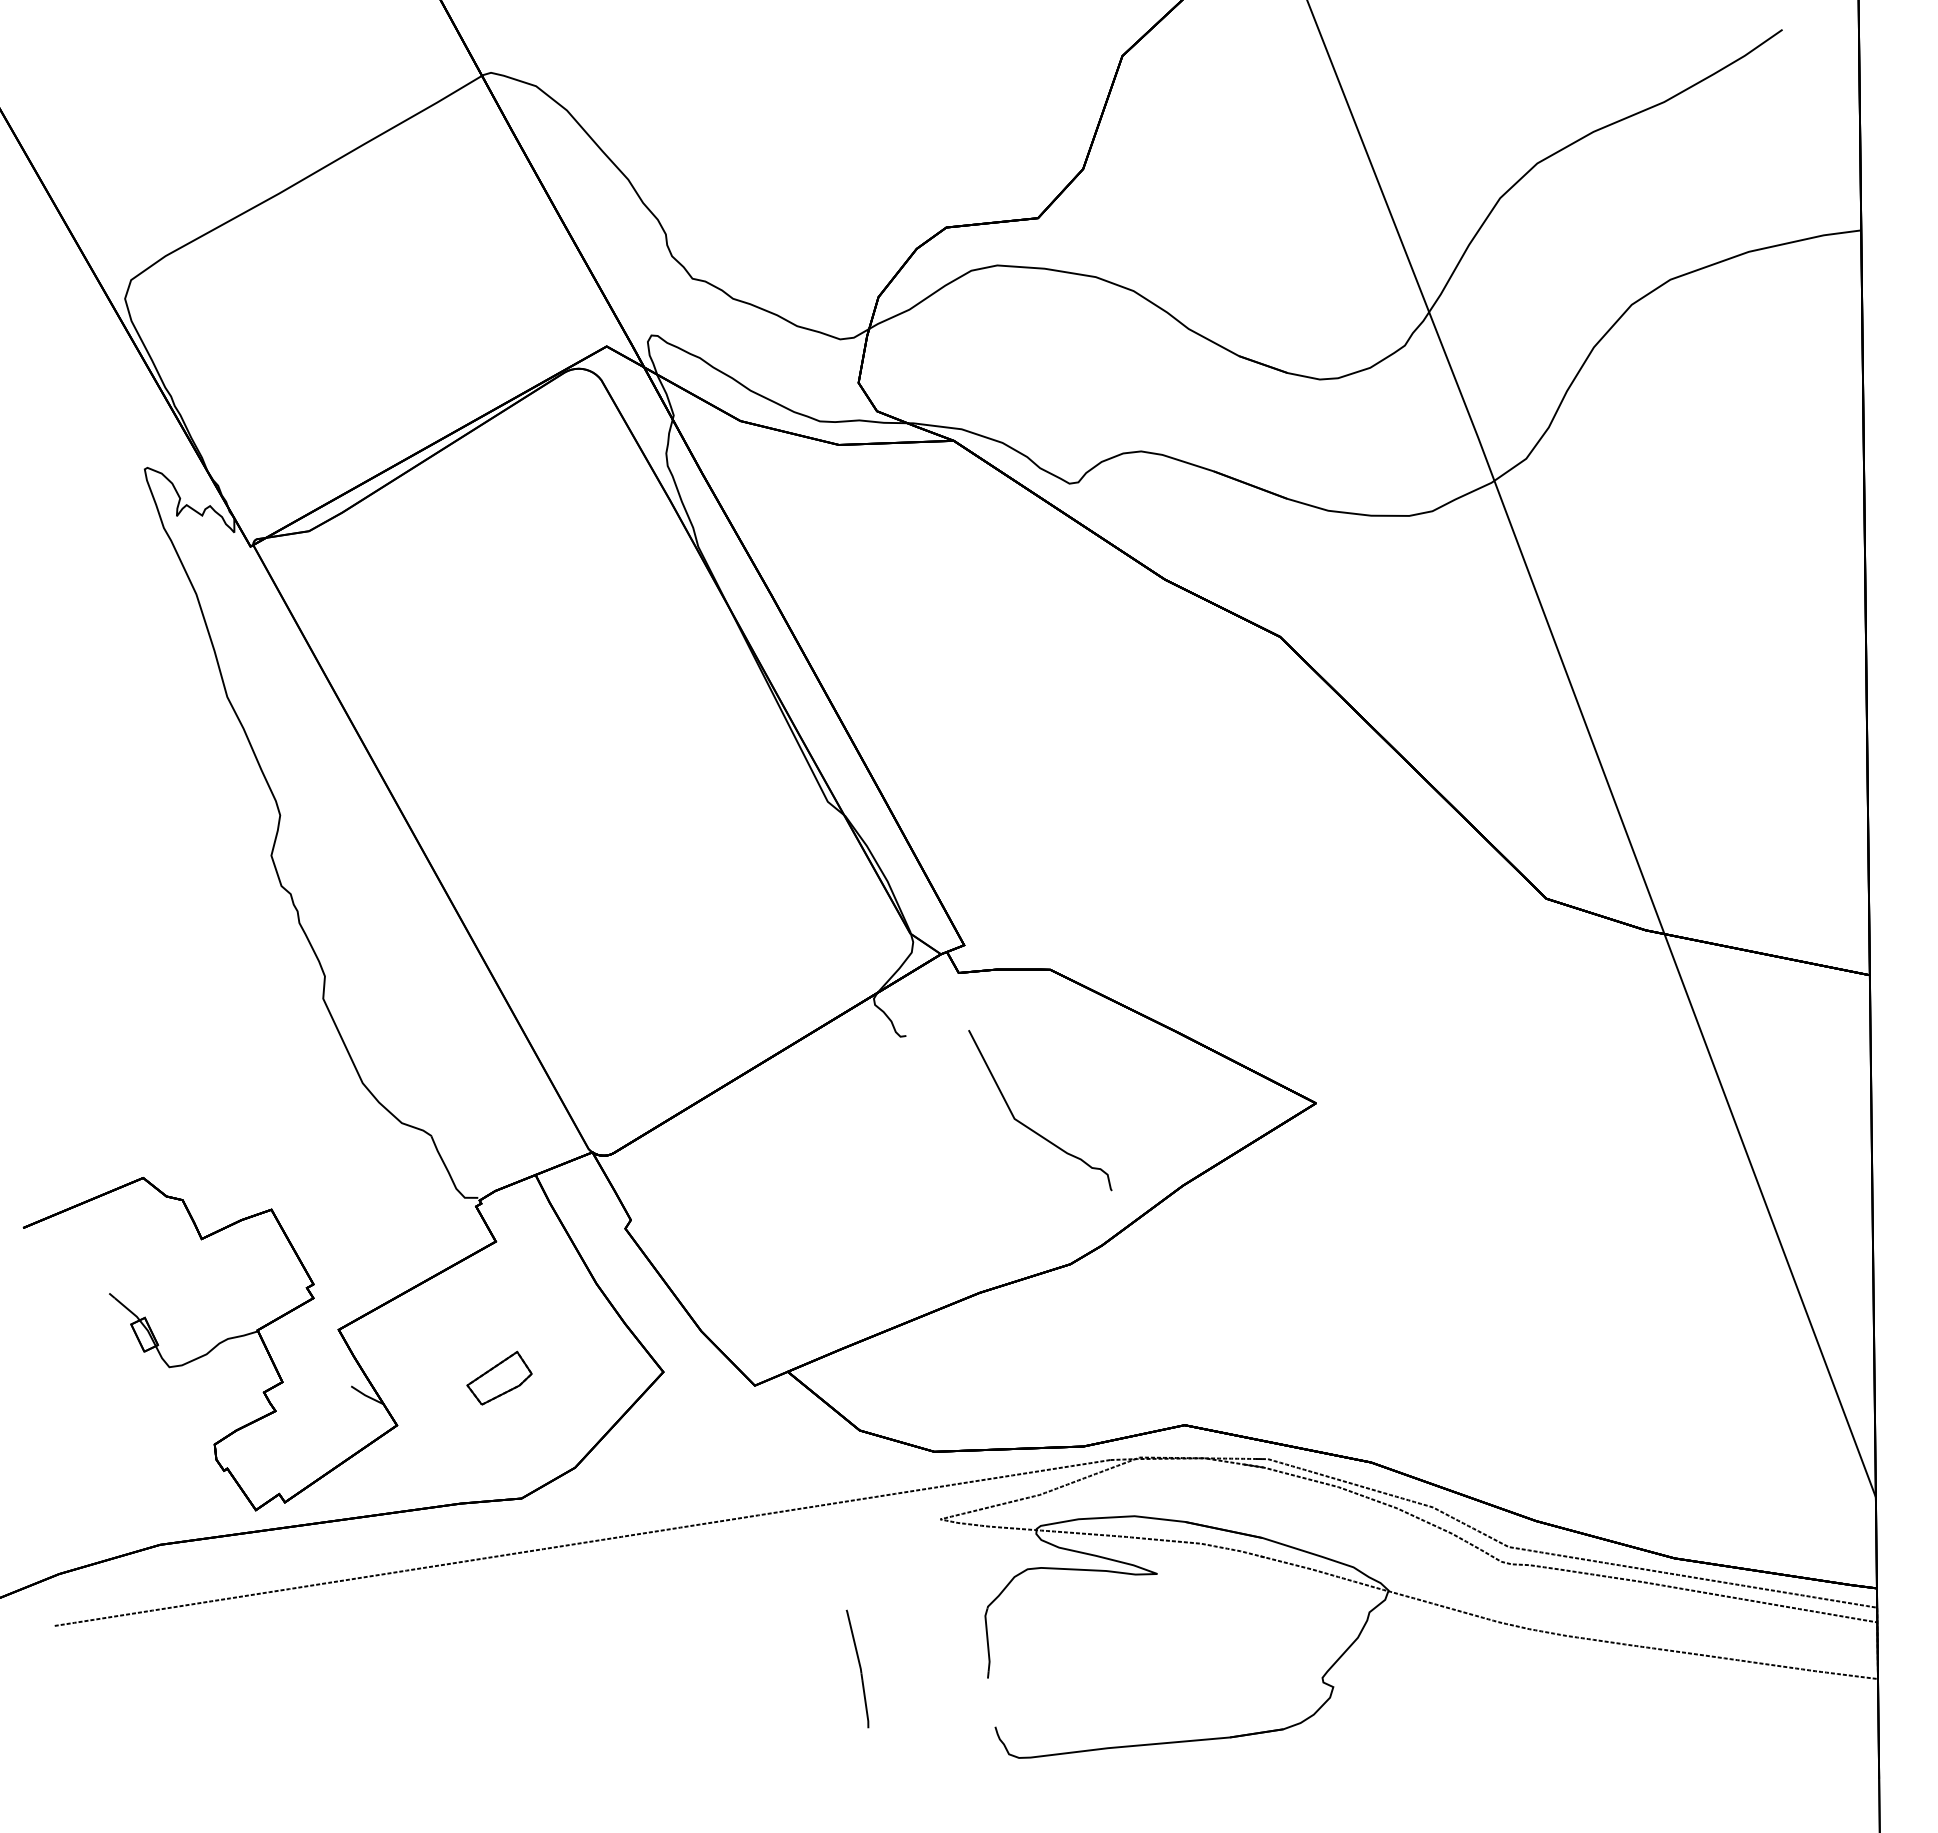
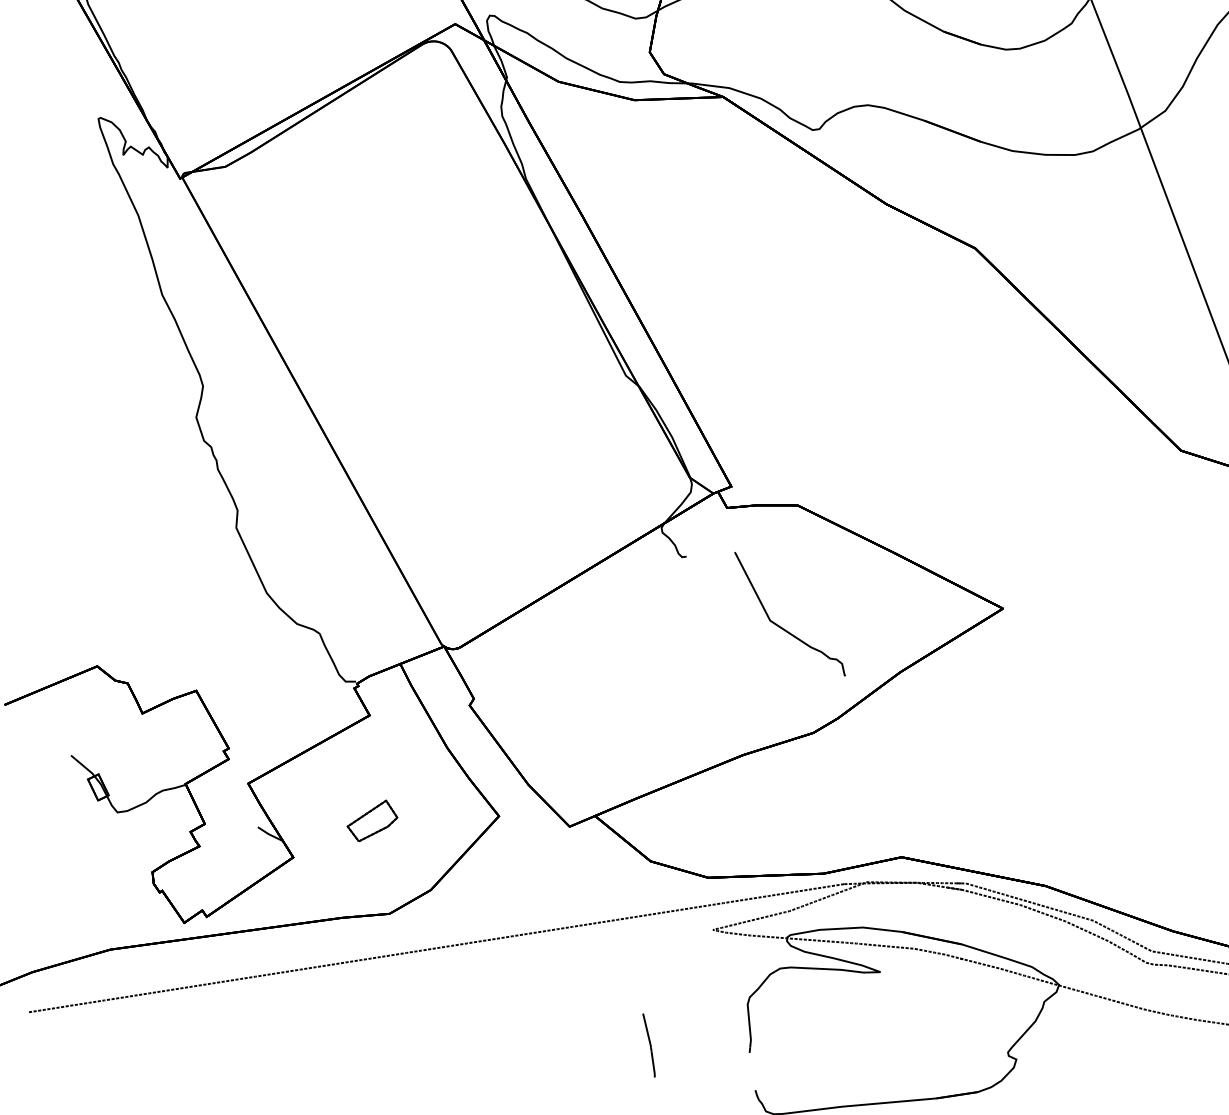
part: (857, 1668) -> (648, 1045), size x0.7

